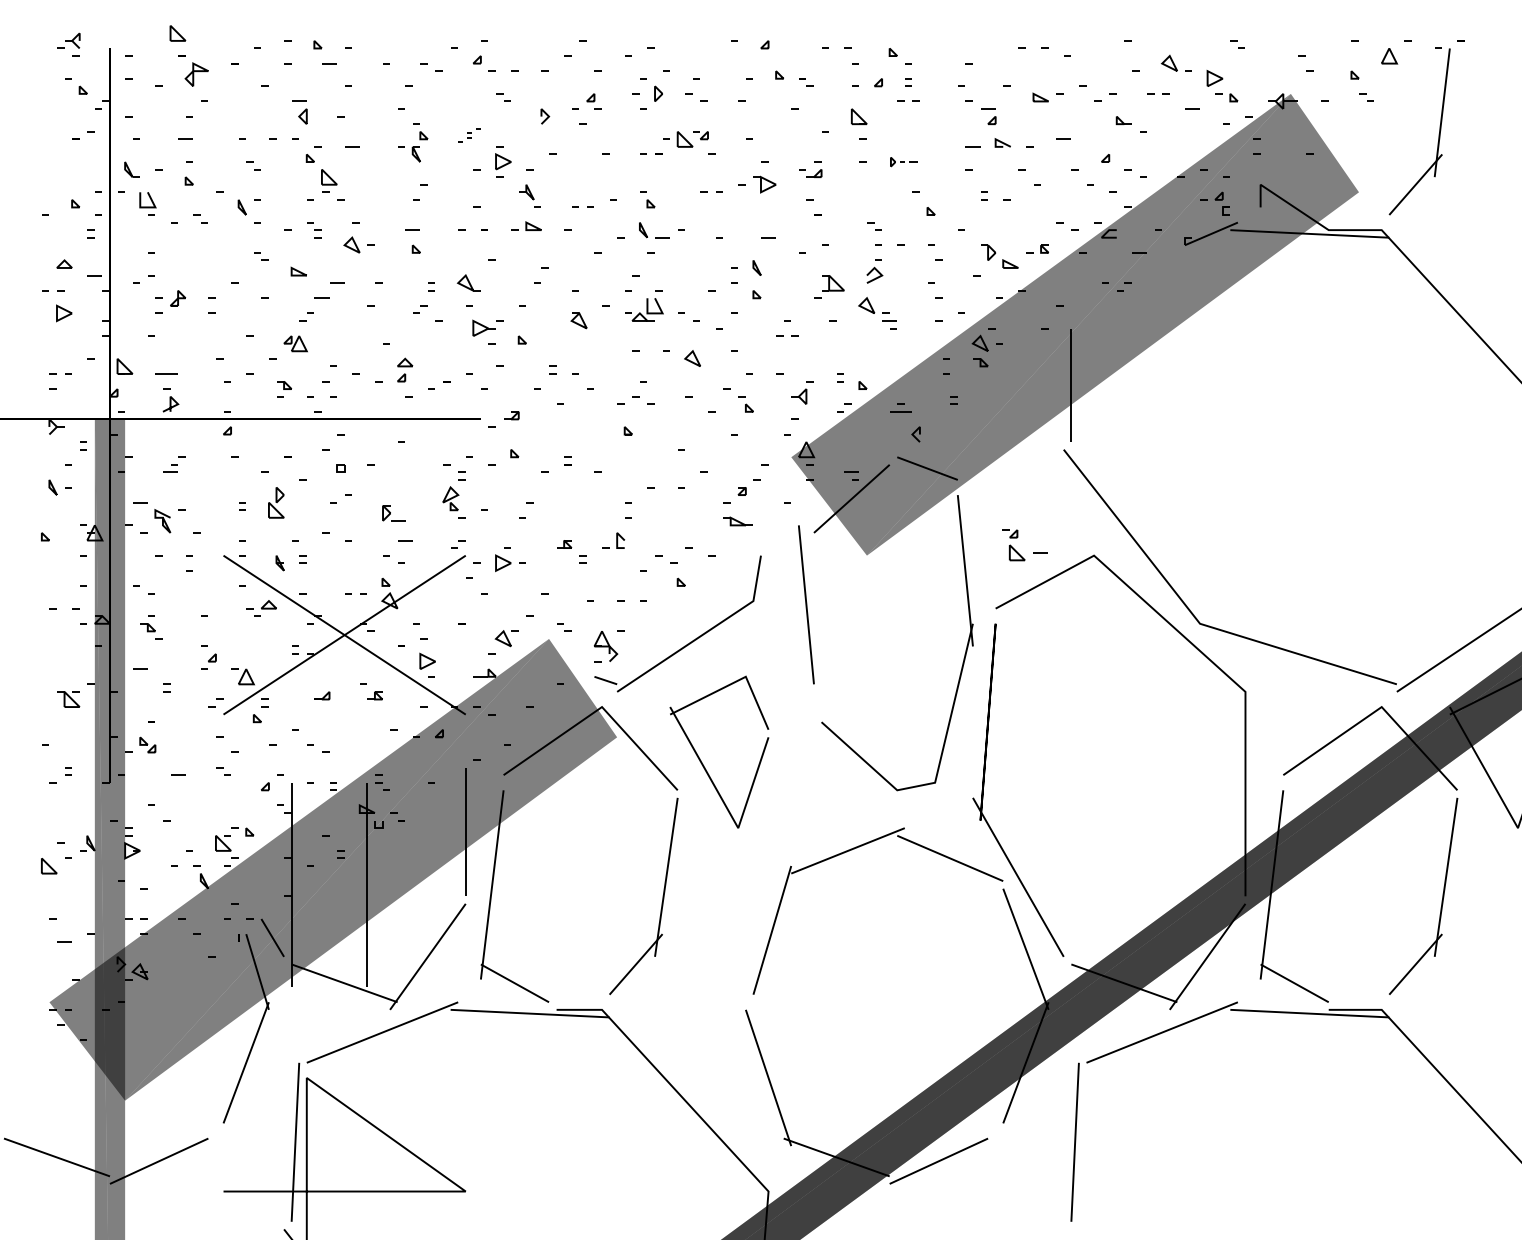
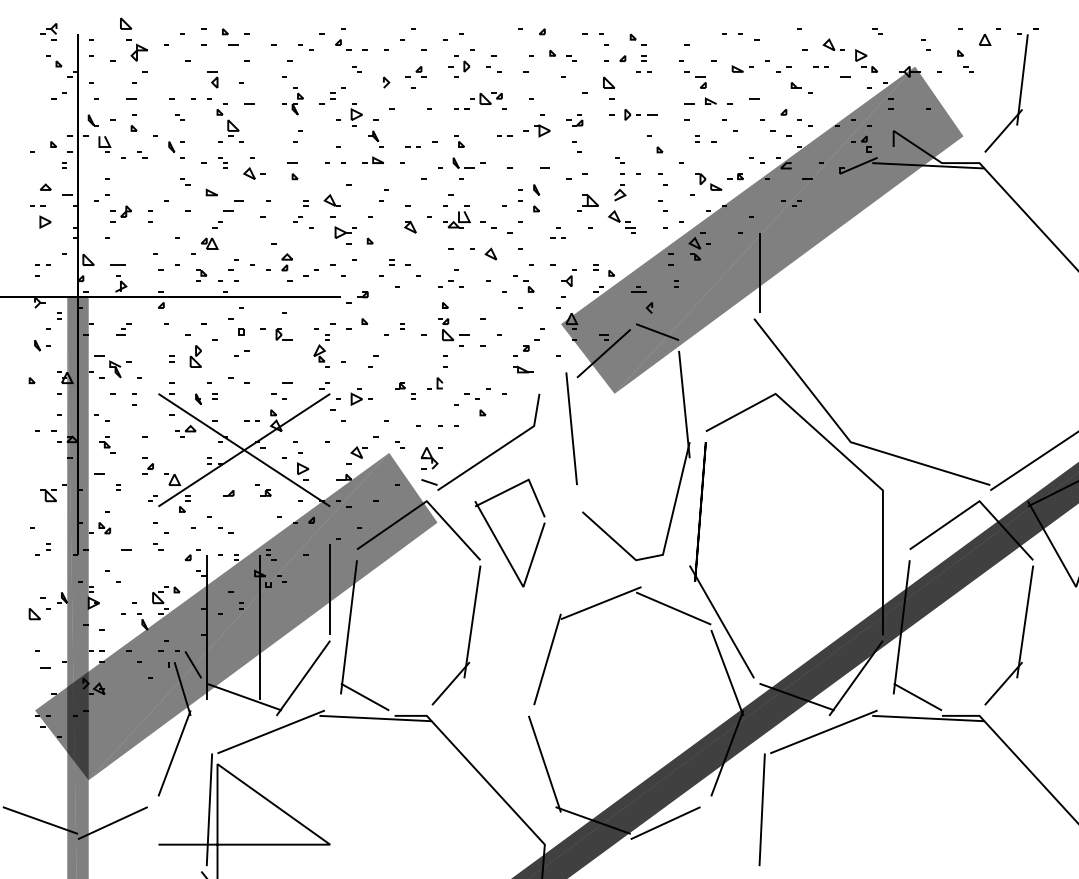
part: (469, 134) -> (332, 95), size x1.67
part: (903, 161) -> (640, 114), size x1.67
part: (392, 512) -> (283, 334), moved
part: (1017, 550) -> (448, 333), moved

